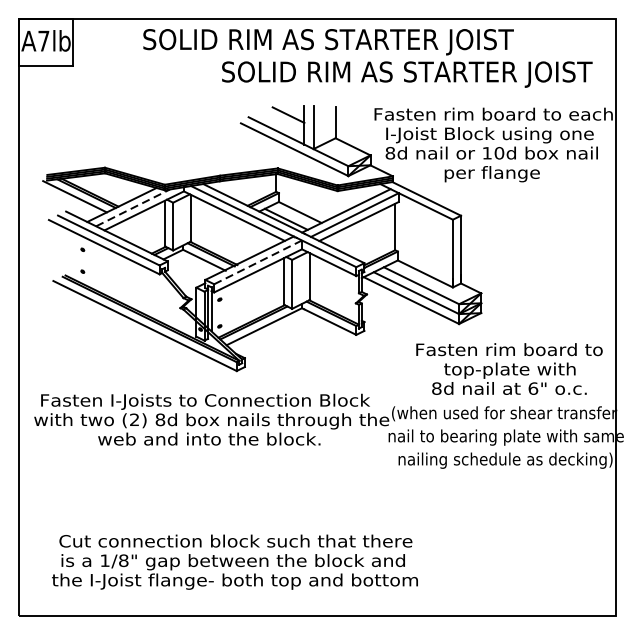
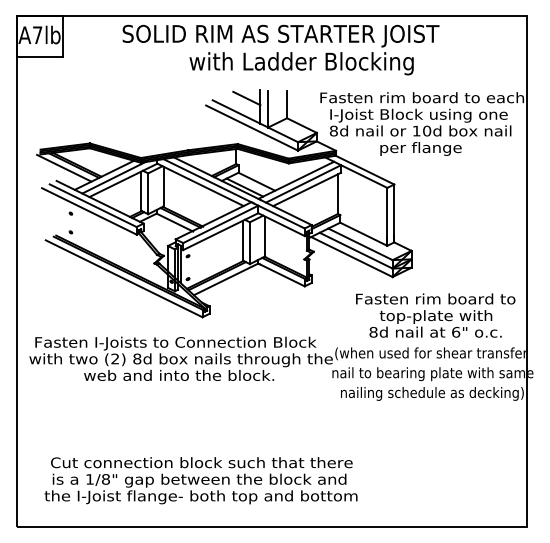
text: (406, 74) -> (347, 63), SOLID RIM AS STARTER JOIST -> with Ladder Blocking
line: (133, 207) -> (114, 177), dashed -> solid
line: (257, 262) -> (220, 224), dashed -> solid

